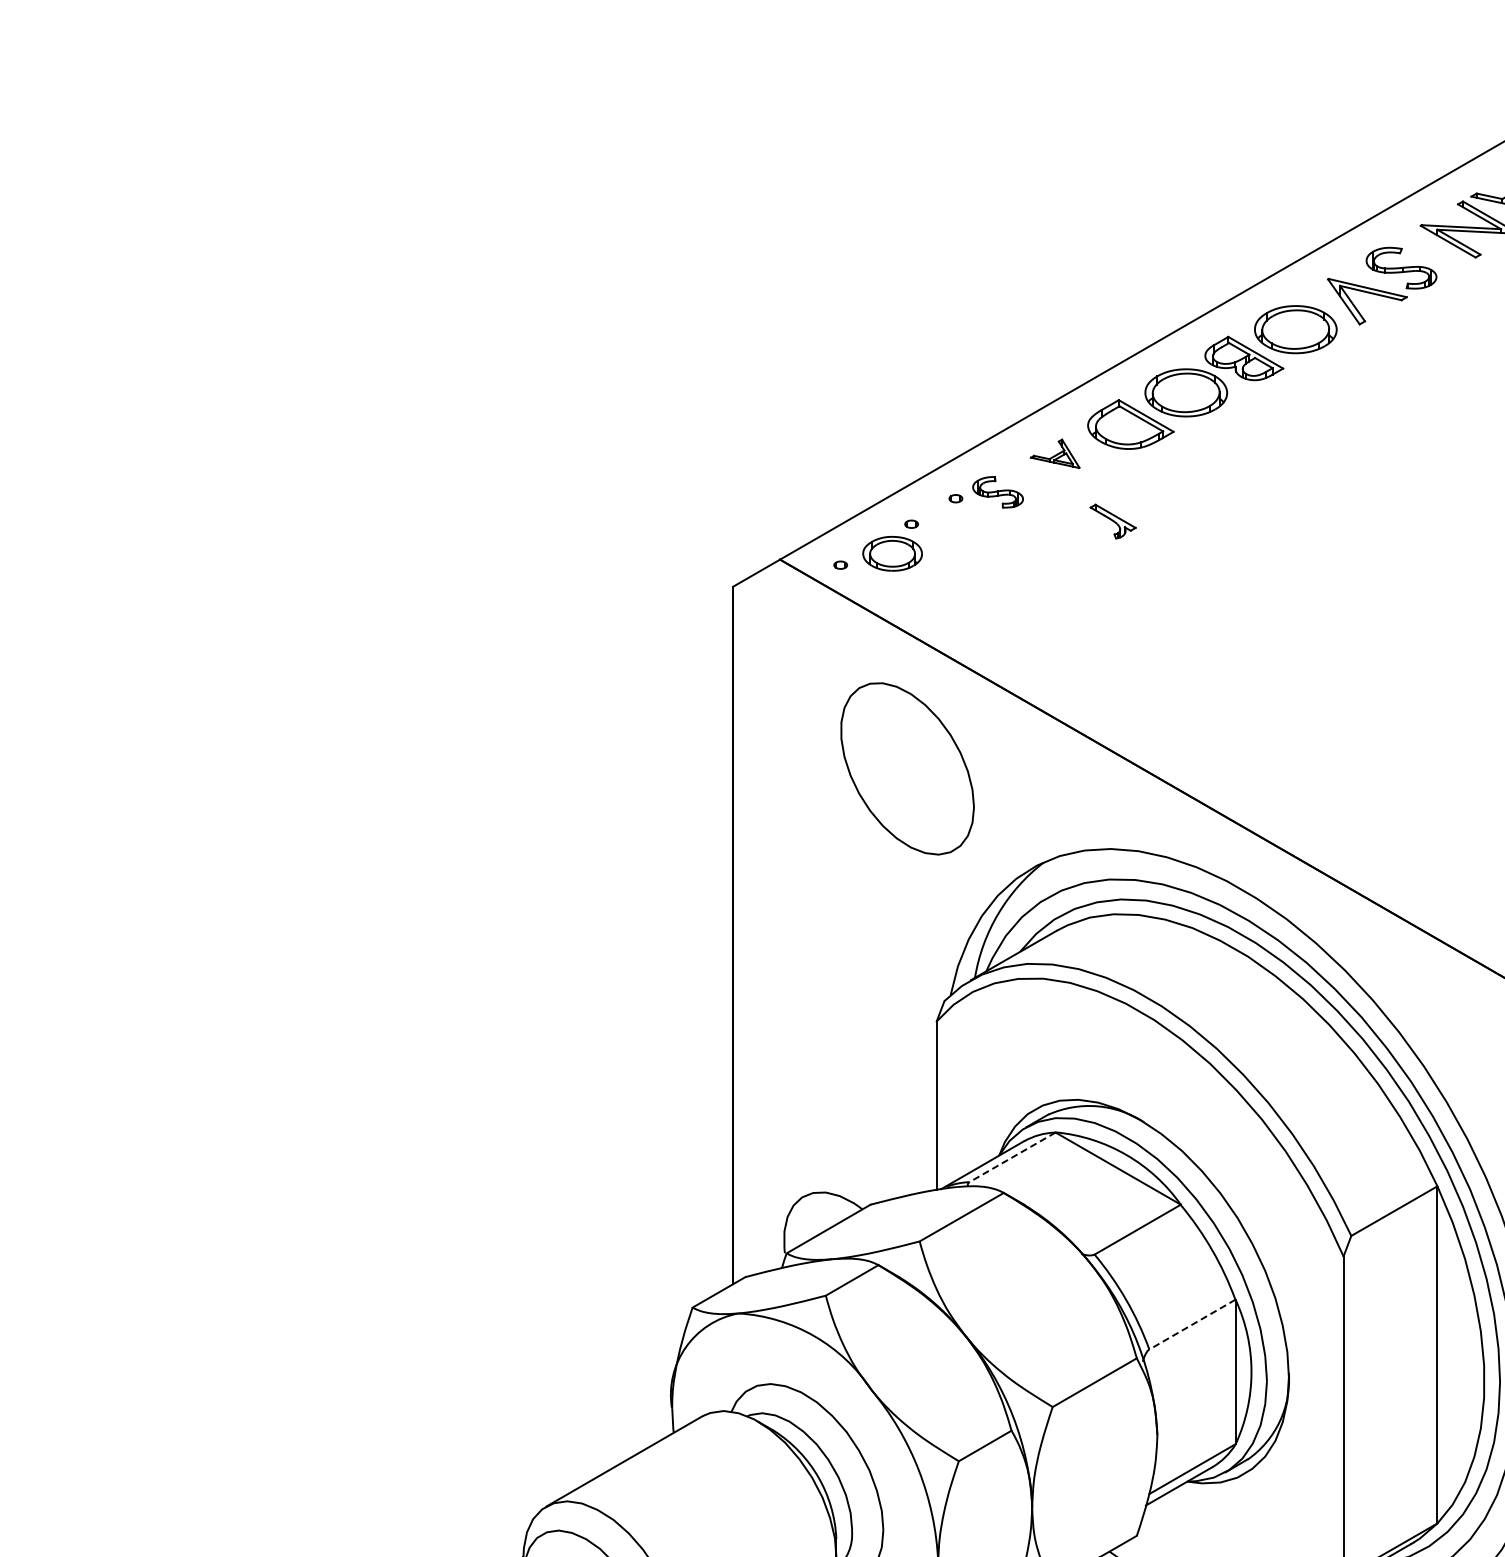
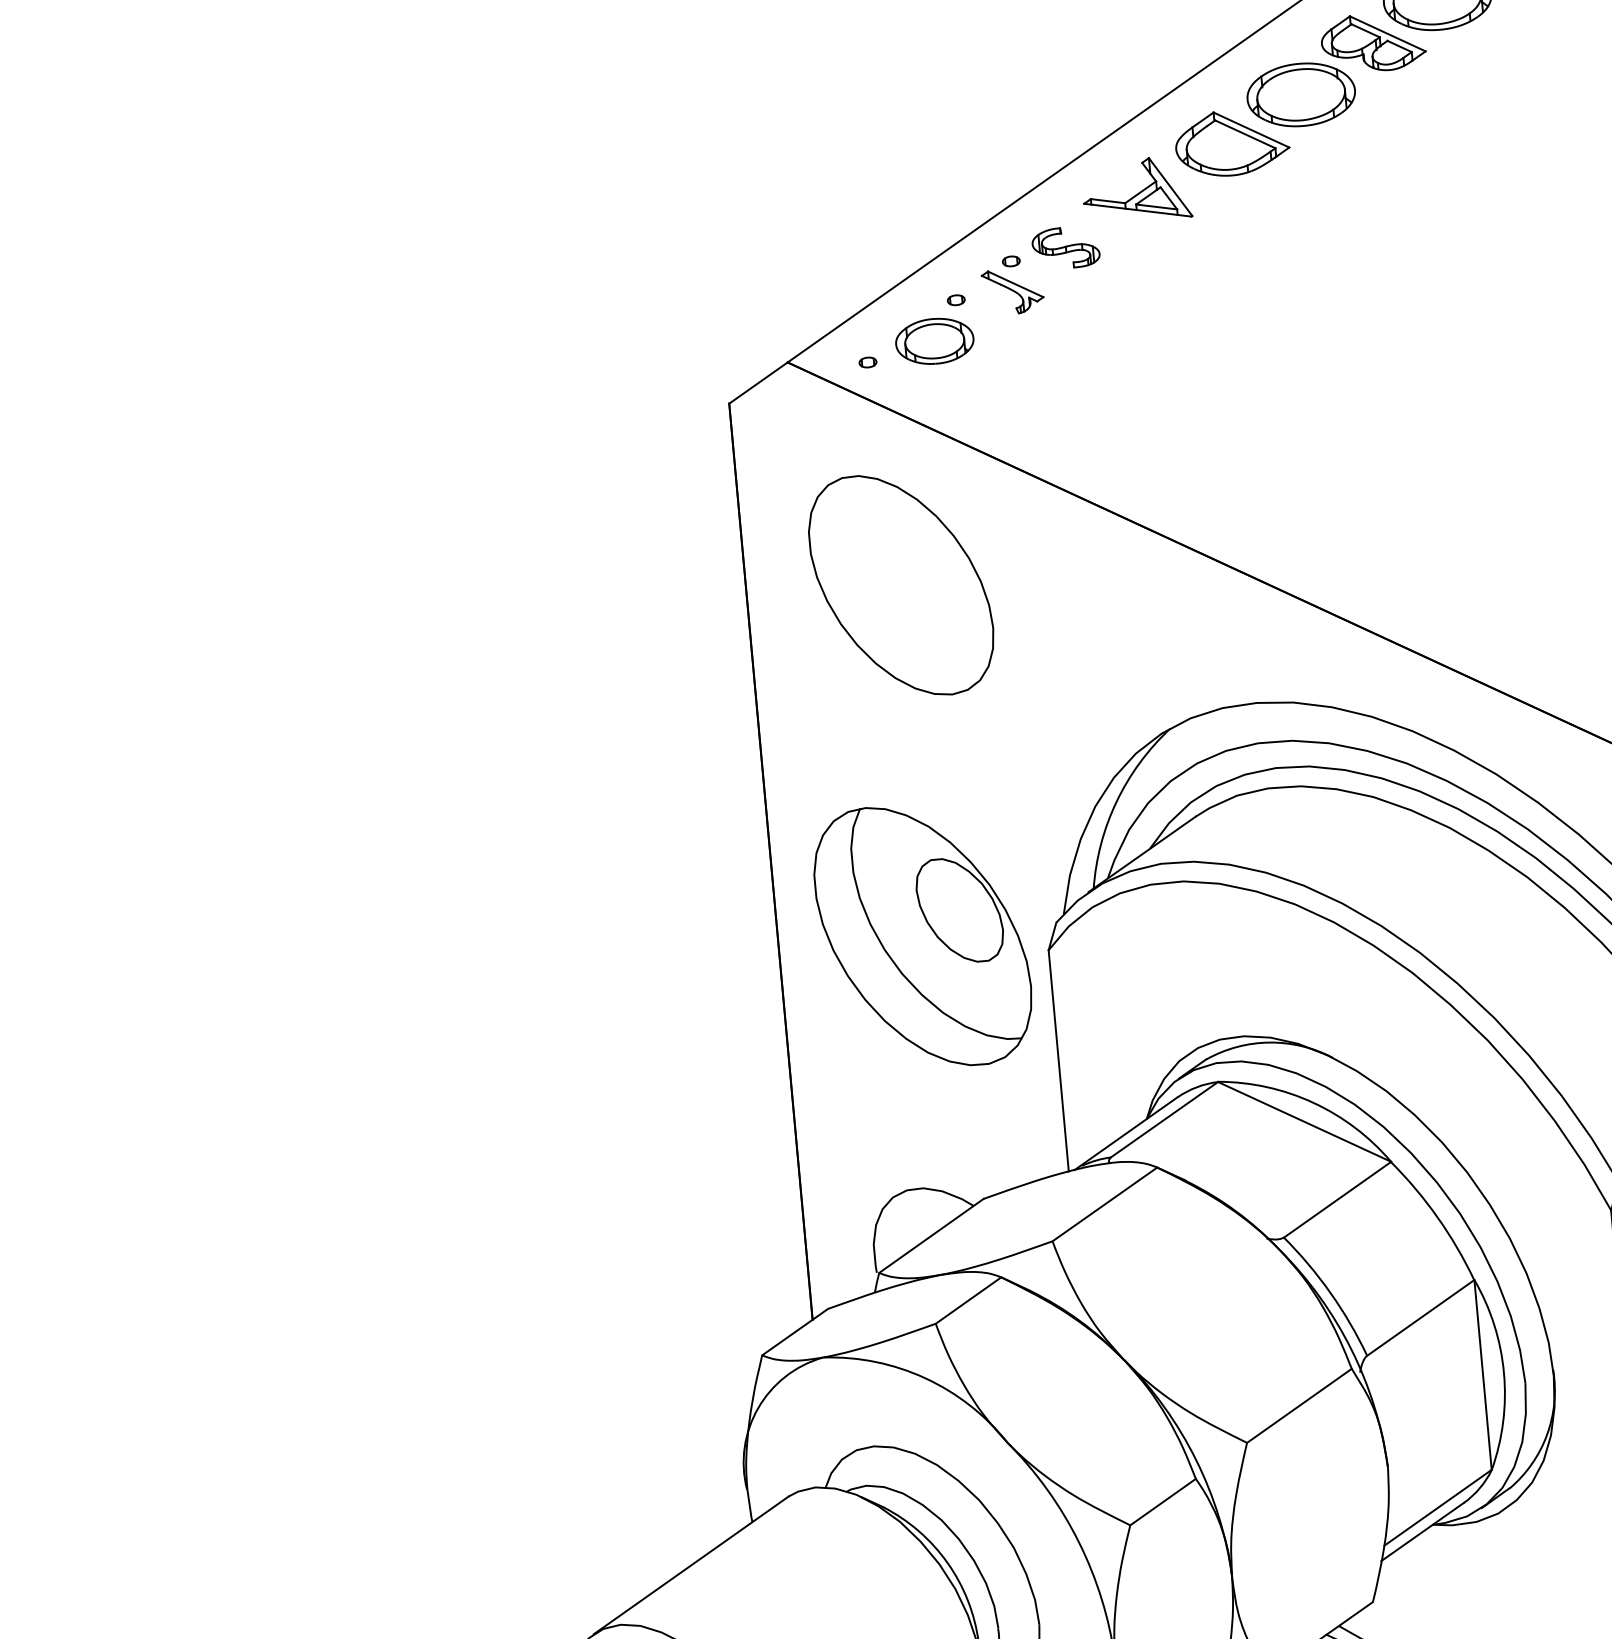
part: (1054, 453) -> (1135, 190), size x1.67
part: (1112, 521) -> (1012, 291), moved
part: (907, 768) -> (901, 585), moved
part: (842, 1001) -> (922, 935), added
line: (1012, 1157) -> (1164, 1119), dashed -> solid
line: (1192, 1324) -> (1420, 1317), dashed -> solid

